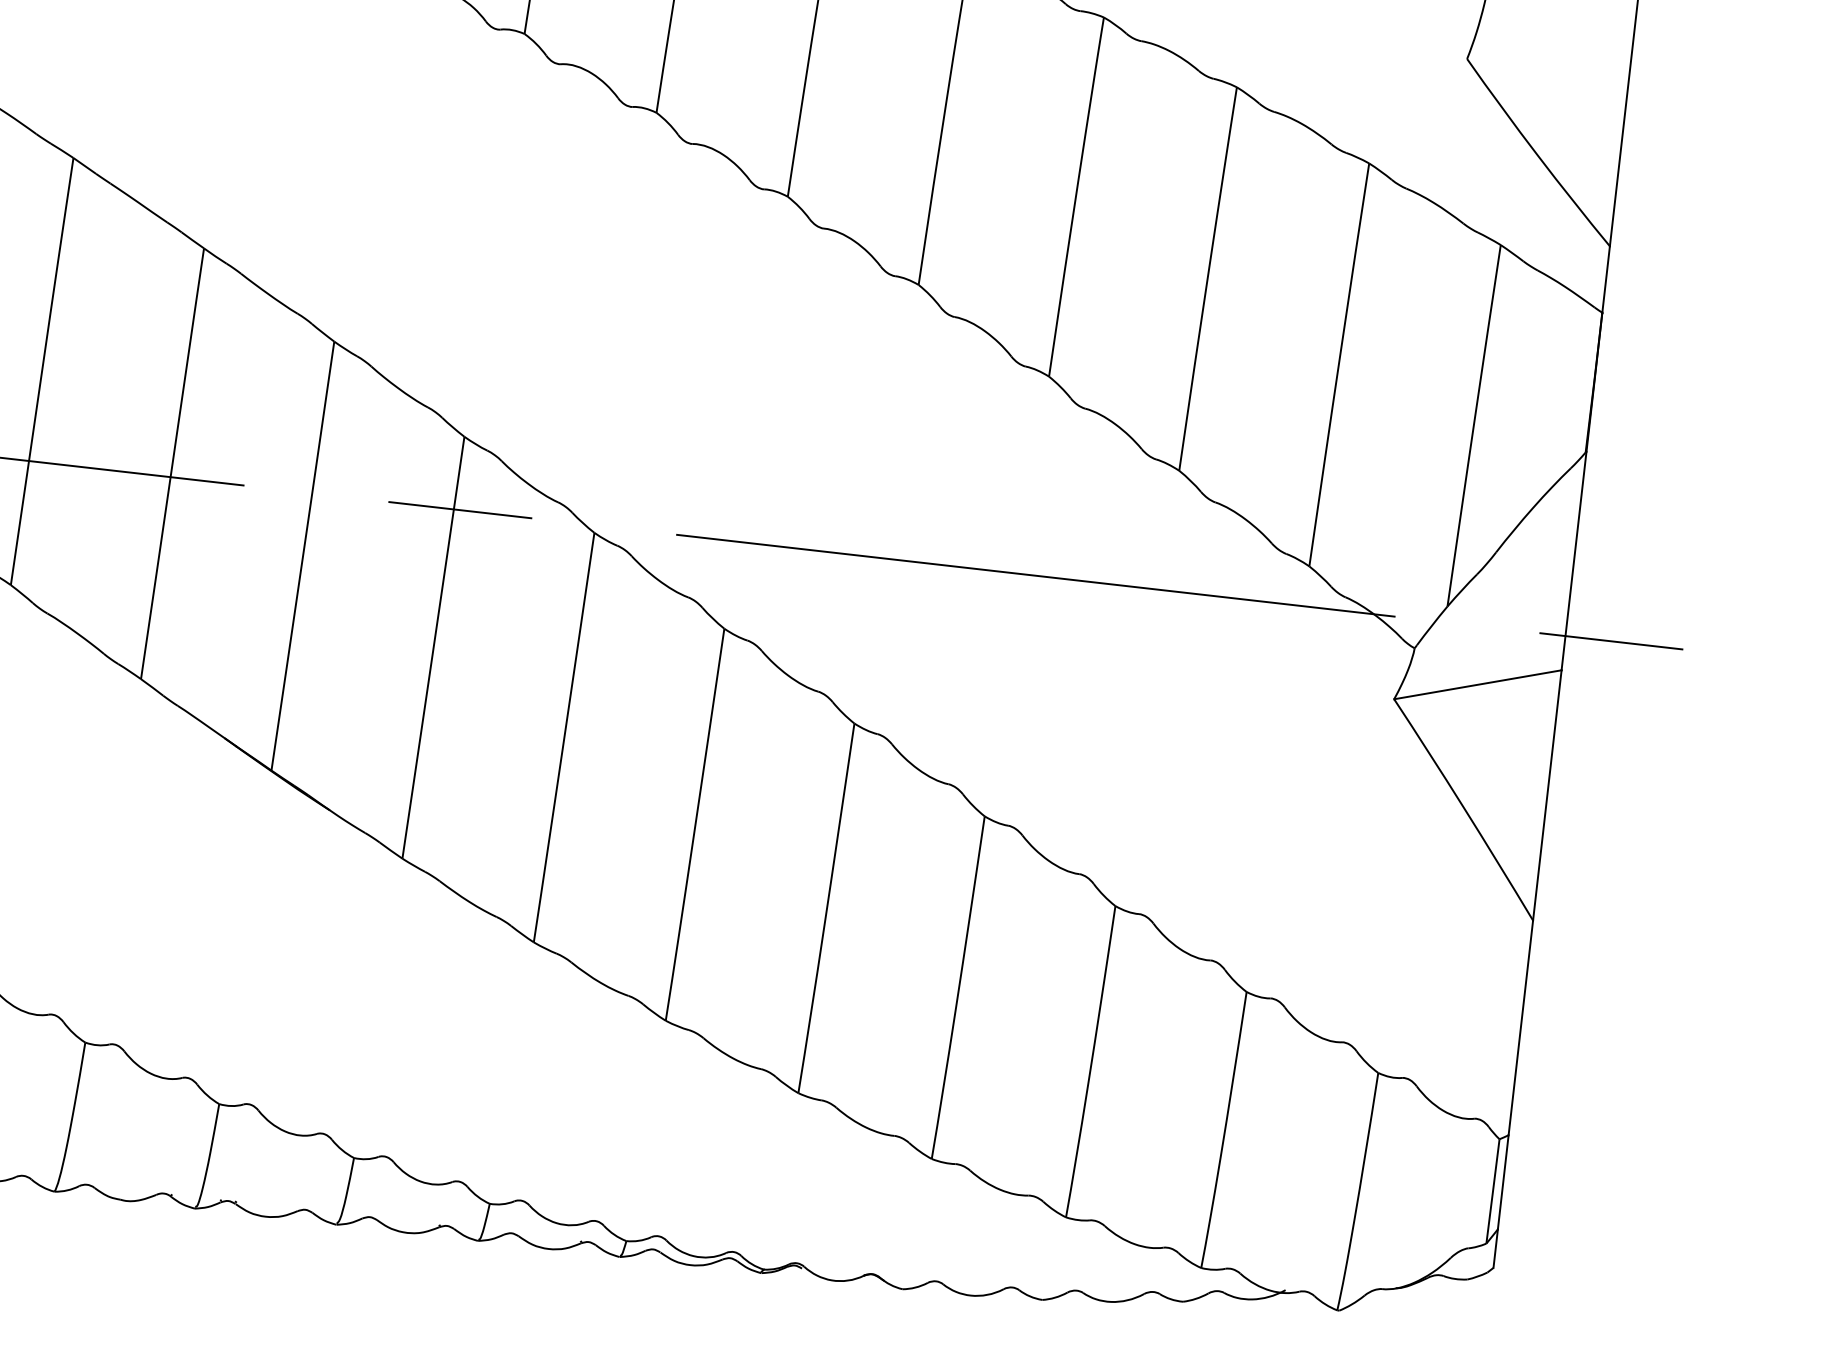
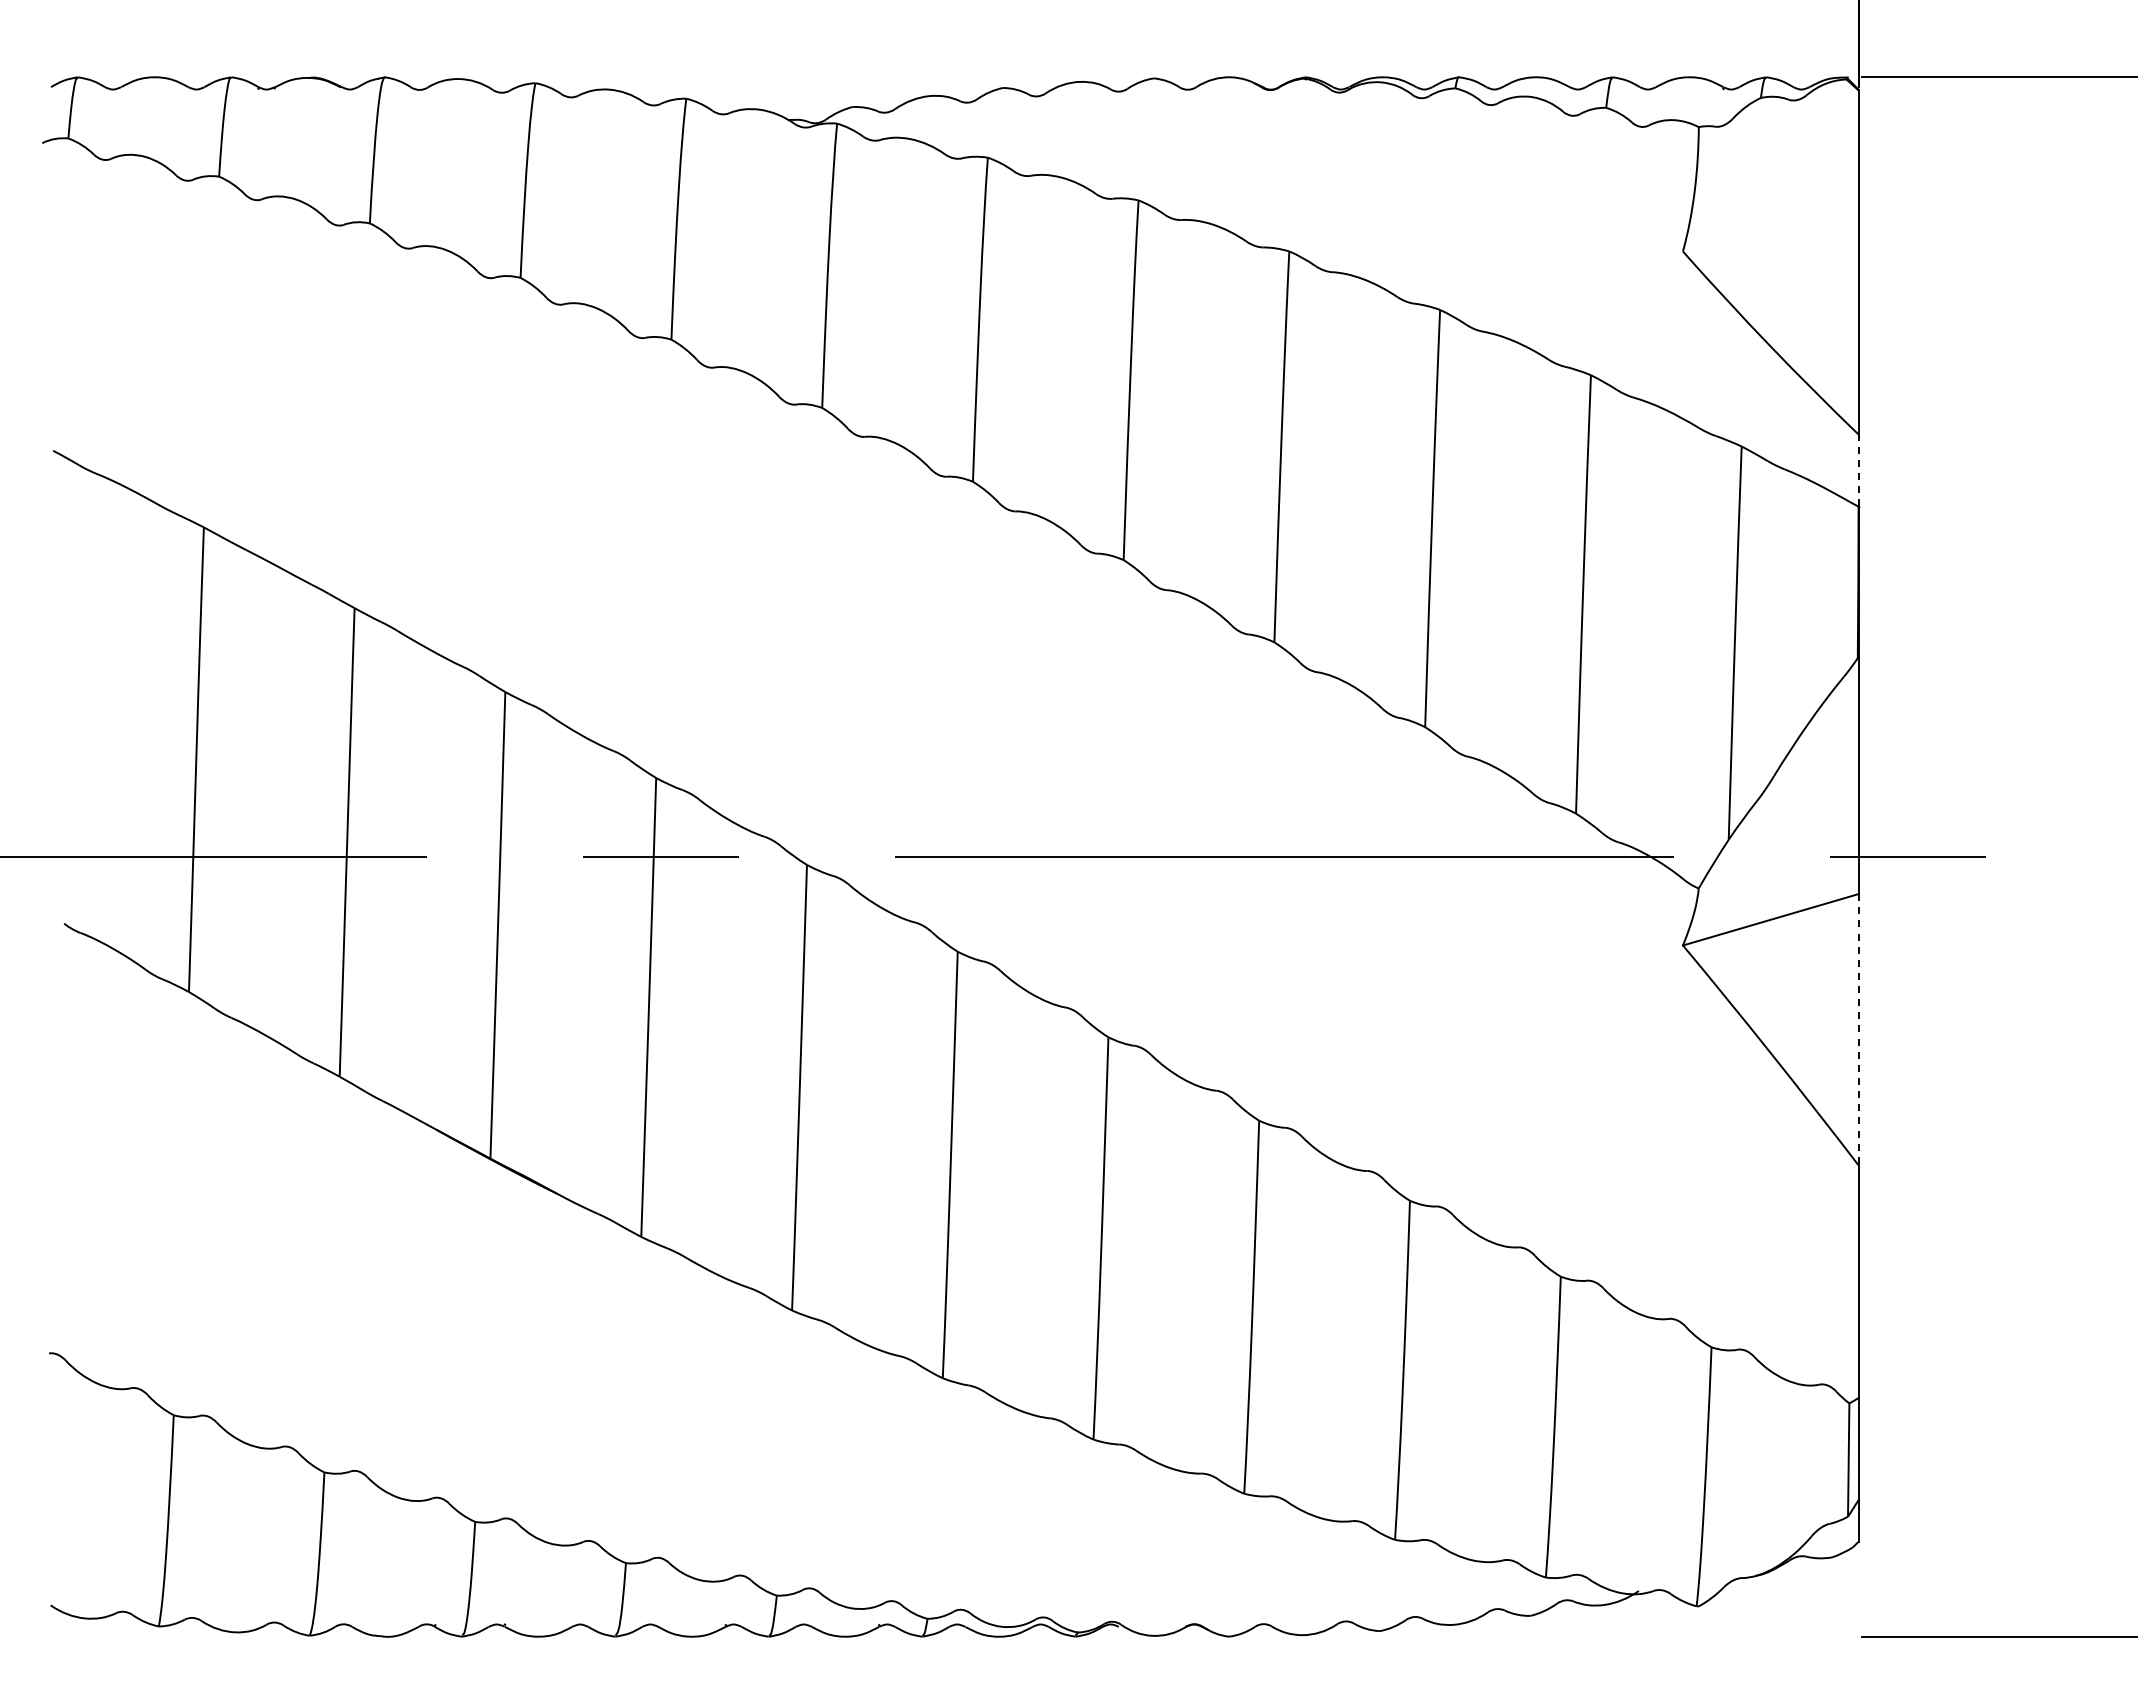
line: (1606, 279) -> (1858, 470), solid -> dashed
line: (1547, 795) -> (1858, 1029), solid -> dashed

